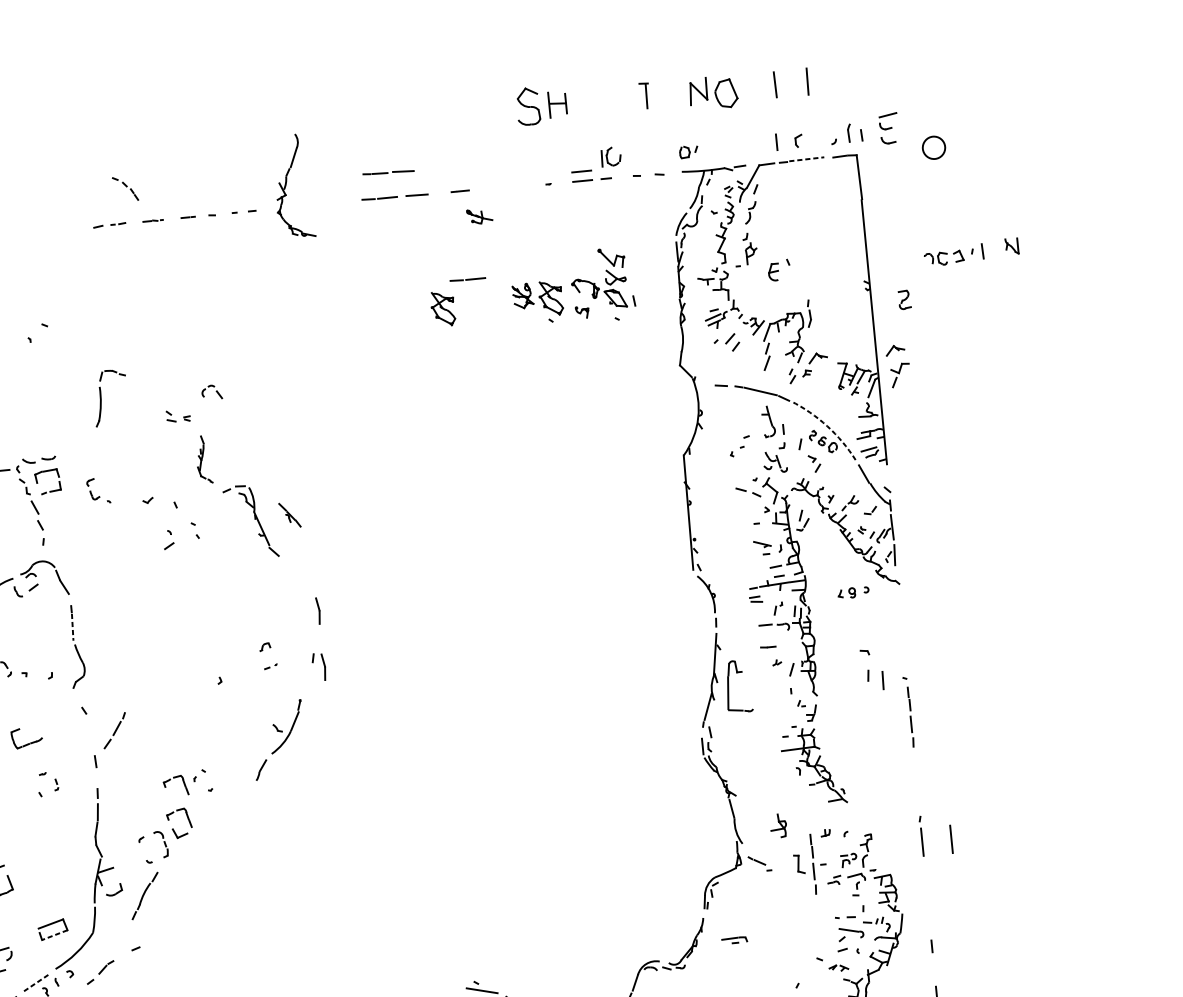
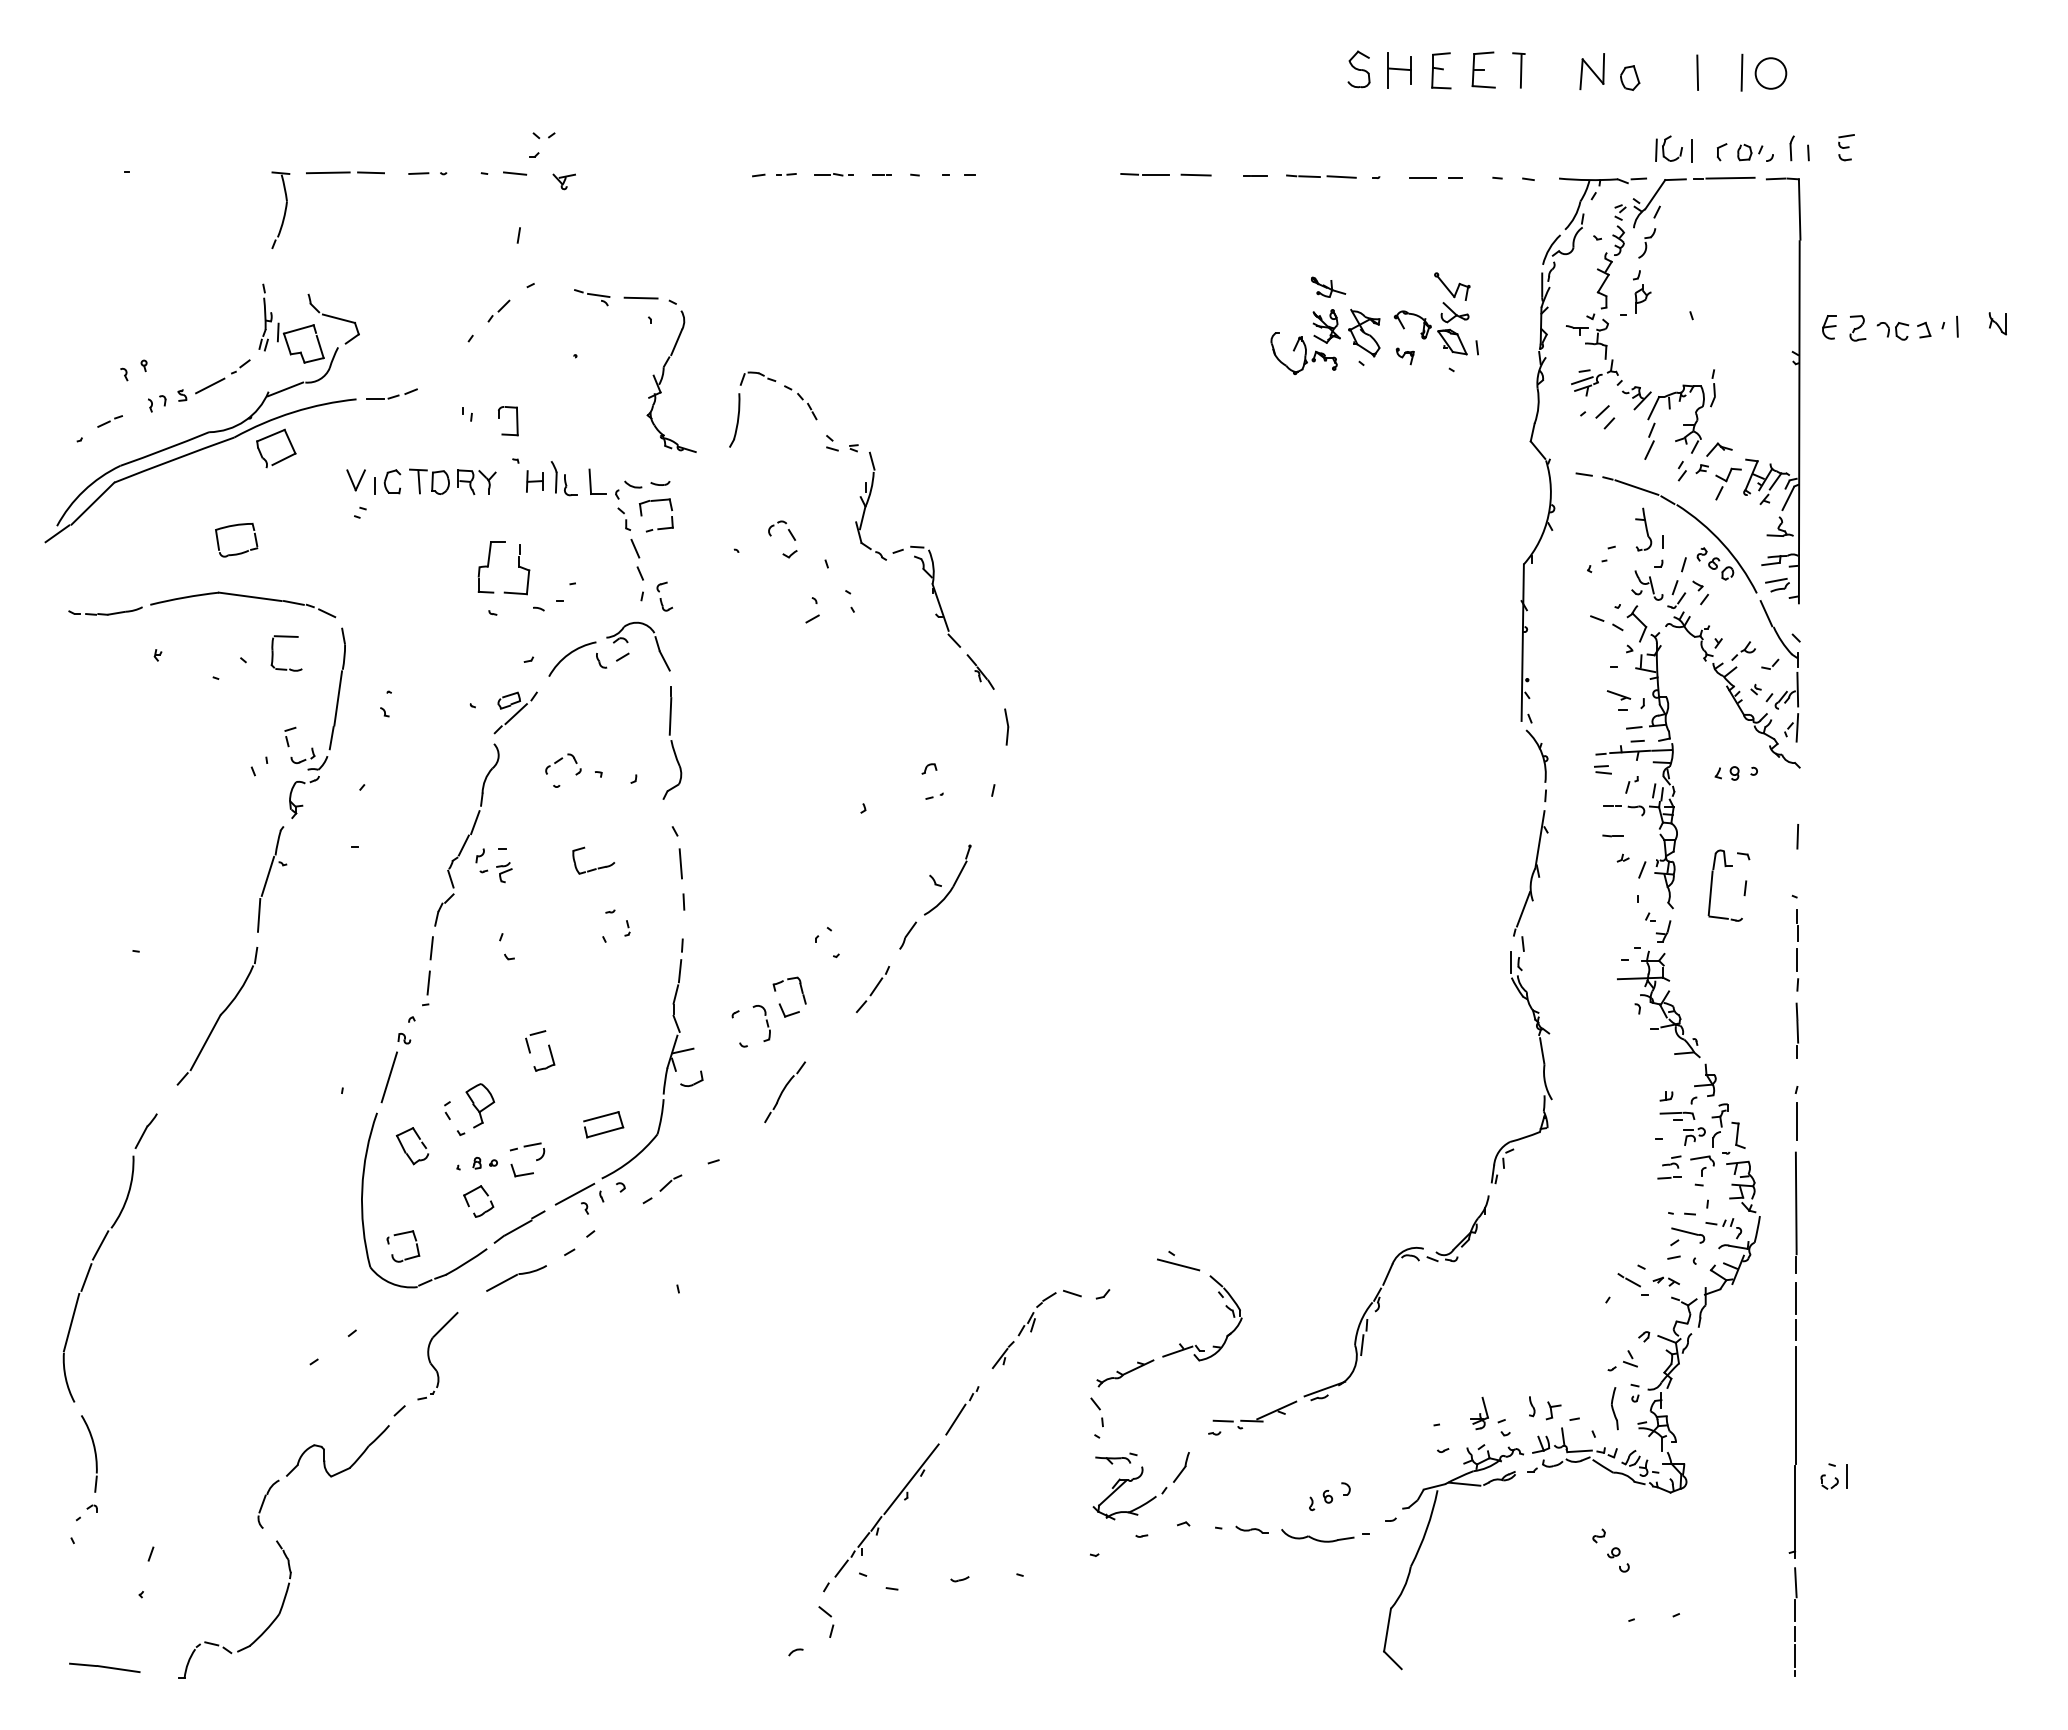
part: (726, 93) -> (1630, 77), size x0.62
part: (618, 97) -> (1483, 69), added
part: (588, 101) -> (1441, 70), added
part: (527, 106) -> (1358, 69), size x0.71
part: (889, 128) -> (1846, 147), size x0.62
circle: (933, 147) -> (1770, 73), moved
part: (689, 151) -> (1750, 152), moved
part: (610, 156) -> (1668, 148), moved
line: (807, 159) -> (1731, 178), dashed -> solid
line: (581, 171) -> (1422, 164), removed
line: (387, 172) -> (1320, 176), moved
part: (286, 184) -> (663, 377), moved
part: (125, 188) -> (800, 402), moved
part: (479, 215) -> (1328, 286), moved
part: (152, 220) -> (833, 174), size x1.43
part: (773, 272) -> (1829, 327), moved
line: (467, 279) -> (1253, 296), removed
part: (904, 300) -> (1857, 328), moved
part: (443, 308) -> (1216, 332), removed
part: (508, 317) -> (1303, 353), added
line: (20, 324) -> (640, 297), added
part: (895, 350) -> (1825, 449), removed
part: (900, 374) -> (1728, 483), moved
part: (212, 392) -> (782, 530), moved
arc: (827, 426) -> (1722, 543), dashed -> solid
part: (203, 459) -> (870, 505), size x1.67
part: (92, 489) -> (664, 596), moved
part: (289, 514) -> (980, 671), moved
part: (802, 520) -> (1676, 594), moved
line: (72, 627) -> (670, 716), dashed -> solid
part: (323, 666) -> (1006, 803), removed
line: (882, 680) -> (1797, 836), moved
part: (729, 687) -> (1712, 885), moved
part: (114, 730) -> (872, 989), moved
line: (90, 733) -> (680, 863), added
part: (916, 775) -> (1797, 1030), added
part: (174, 778) -> (788, 935), removed
part: (778, 825) -> (1705, 1079), moved
line: (951, 839) -> (1836, 1121), removed
part: (759, 863) -> (1632, 1284), moved
part: (799, 863) -> (1738, 1134), moved
part: (813, 864) -> (1645, 1137), removed
line: (833, 891) -> (1669, 1177), added
part: (145, 896) -> (785, 1092), moved
line: (927, 901) -> (1795, 1203), added
line: (55, 935) -> (605, 1132), dashed -> solid
part: (734, 939) -> (1677, 1115), moved
line: (934, 970) -> (1795, 1297), added
line: (37, 982) -> (575, 1194), dashed -> solid

